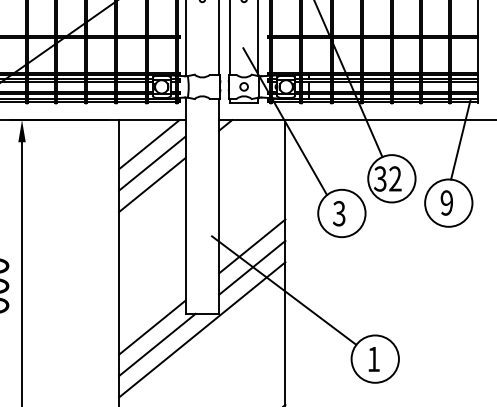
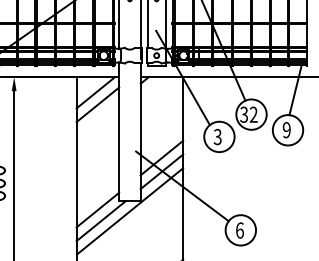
line: (151, 184) -> (97, 118), removed
text: (373, 359) -> (239, 230), 1 -> 6

